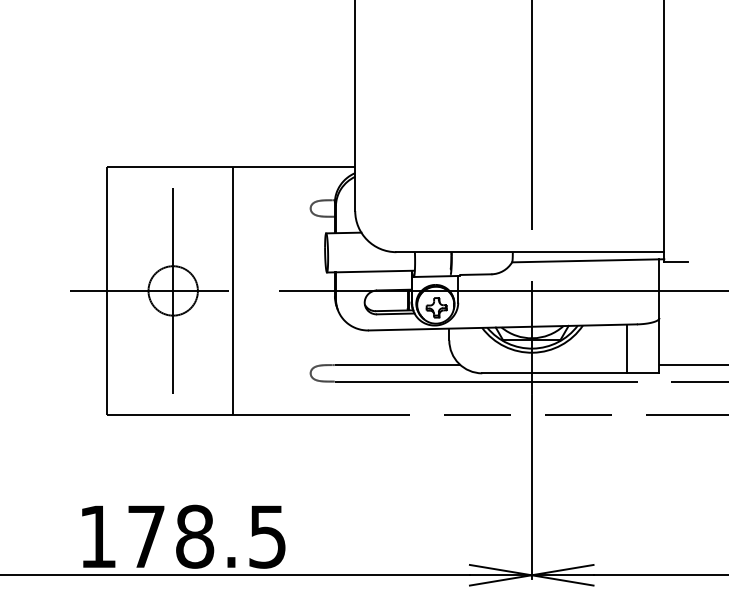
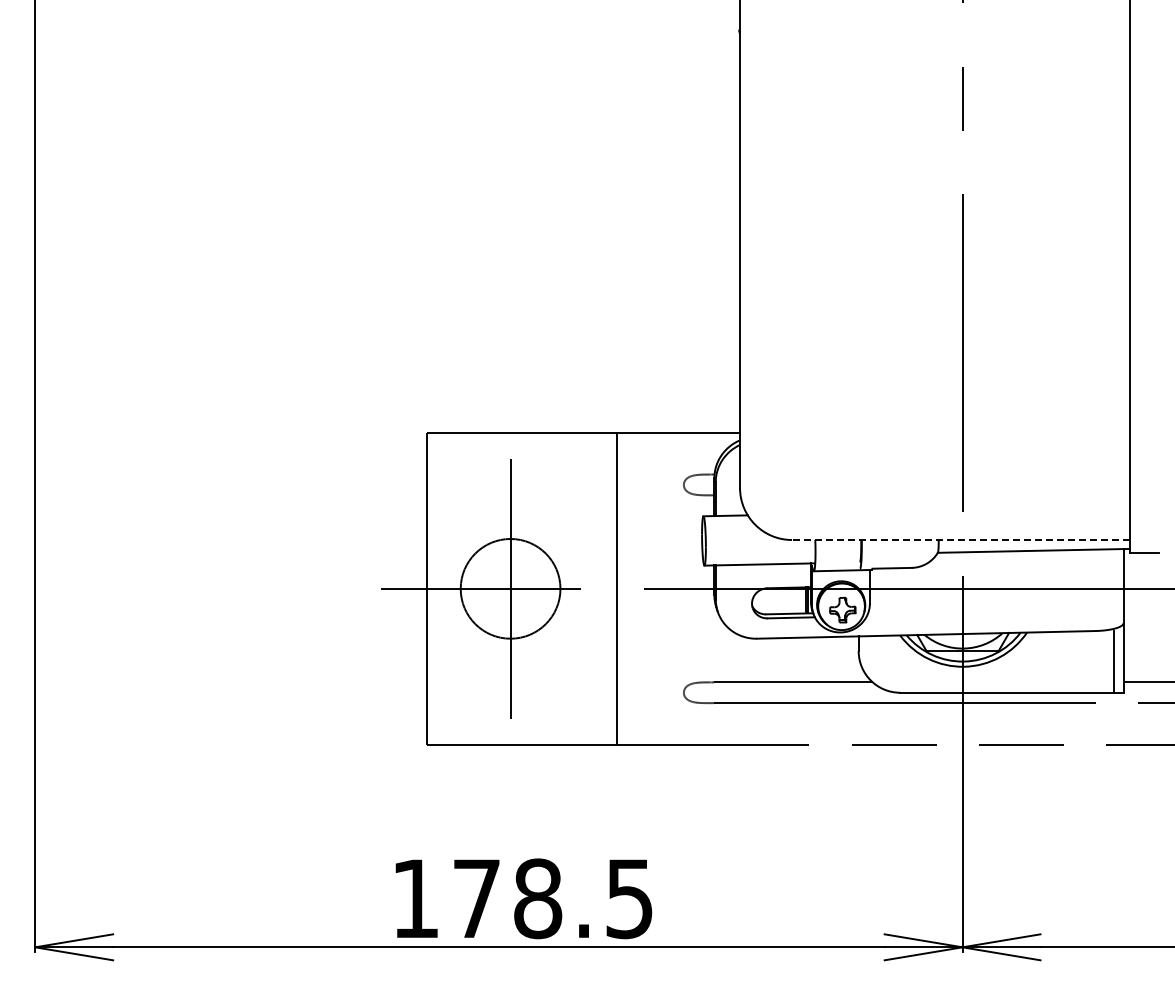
line: (530, 252) -> (960, 540), solid -> dashed
circle: (173, 290) -> (510, 588), size x1.6
line: (232, 290) -> (616, 588), moved
line: (626, 348) -> (1114, 661), moved

